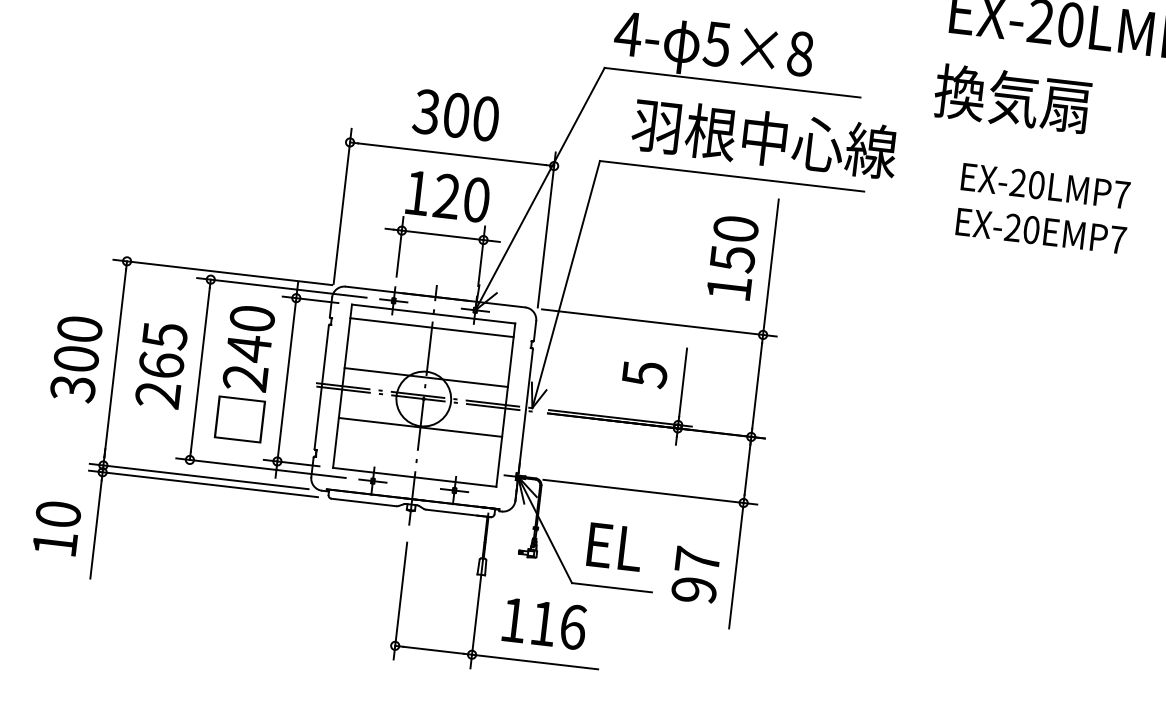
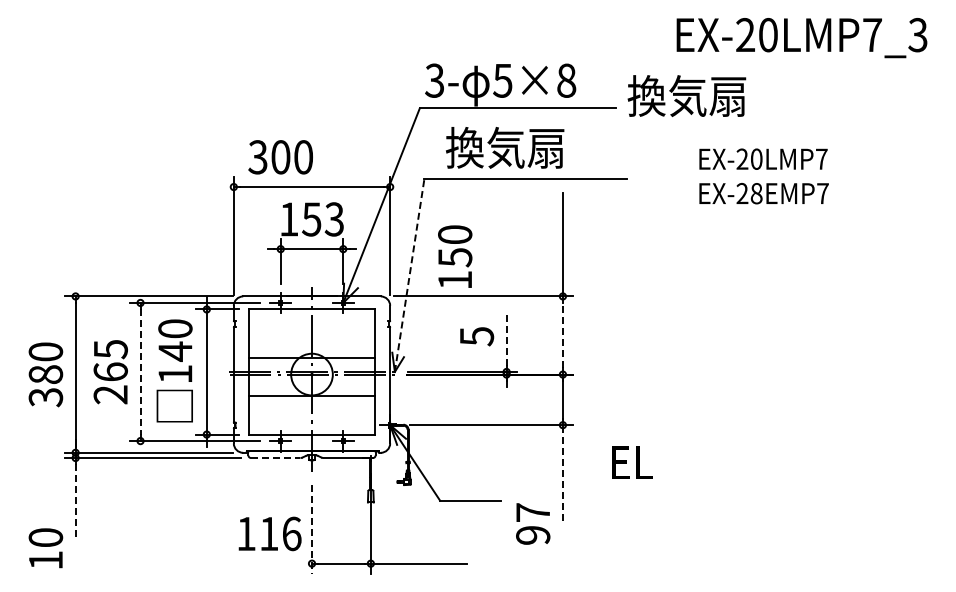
text: (628, 33) -> (434, 80), 4- -> 3-
text: (1012, 97) -> (686, 95), moved
text: (455, 115) -> (280, 157), moved
text: (764, 138) -> (546, 147), 羽根中心線 -> 換気扇
text: (460, 198) -> (322, 219), 120 -> 153
text: (1031, 229) -> (756, 193), EX-20EMP7 -> EX-28EMP7
text: (733, 257) -> (455, 256), moved
line: (566, 284) -> (409, 275), solid -> dashed
line: (431, 327) -> (311, 319), removed
text: (75, 358) -> (45, 374), 300 -> 380
line: (200, 370) -> (140, 372), solid -> dashed
text: (245, 378) -> (175, 374), 240 -> 140
line: (682, 382) -> (506, 339), solid -> dashed
line: (756, 385) -> (562, 335), solid -> dashed
line: (363, 503) -> (275, 458), solid -> dashed
text: (56, 528) -> (45, 548), moved
line: (95, 528) -> (75, 501), solid -> dashed
text: (615, 546) -> (632, 462), moved
line: (735, 564) -> (562, 472), solid -> dashed
text: (696, 574) -> (533, 523), moved
line: (401, 601) -> (312, 529), solid -> dashed
text: (544, 623) -> (269, 533), moved

